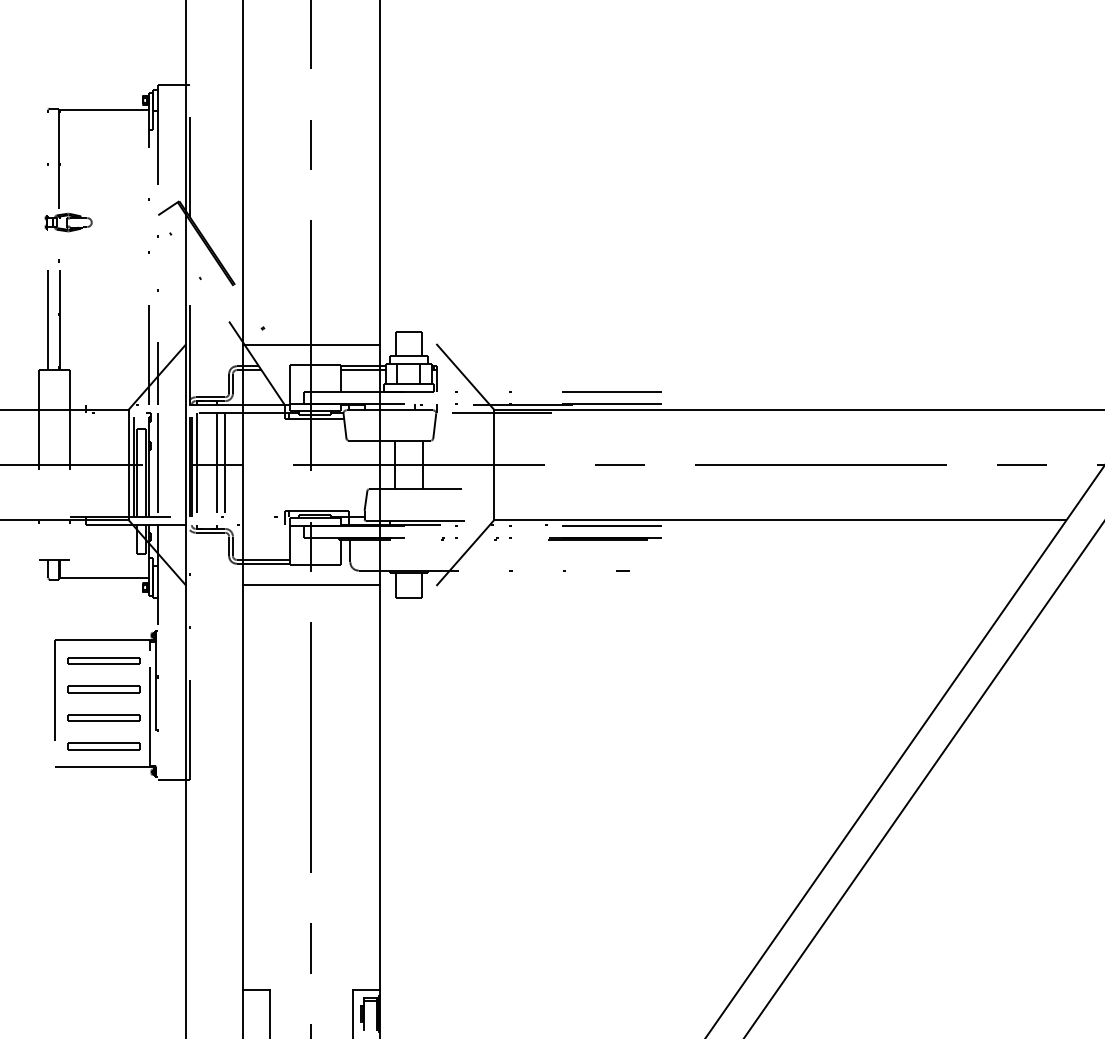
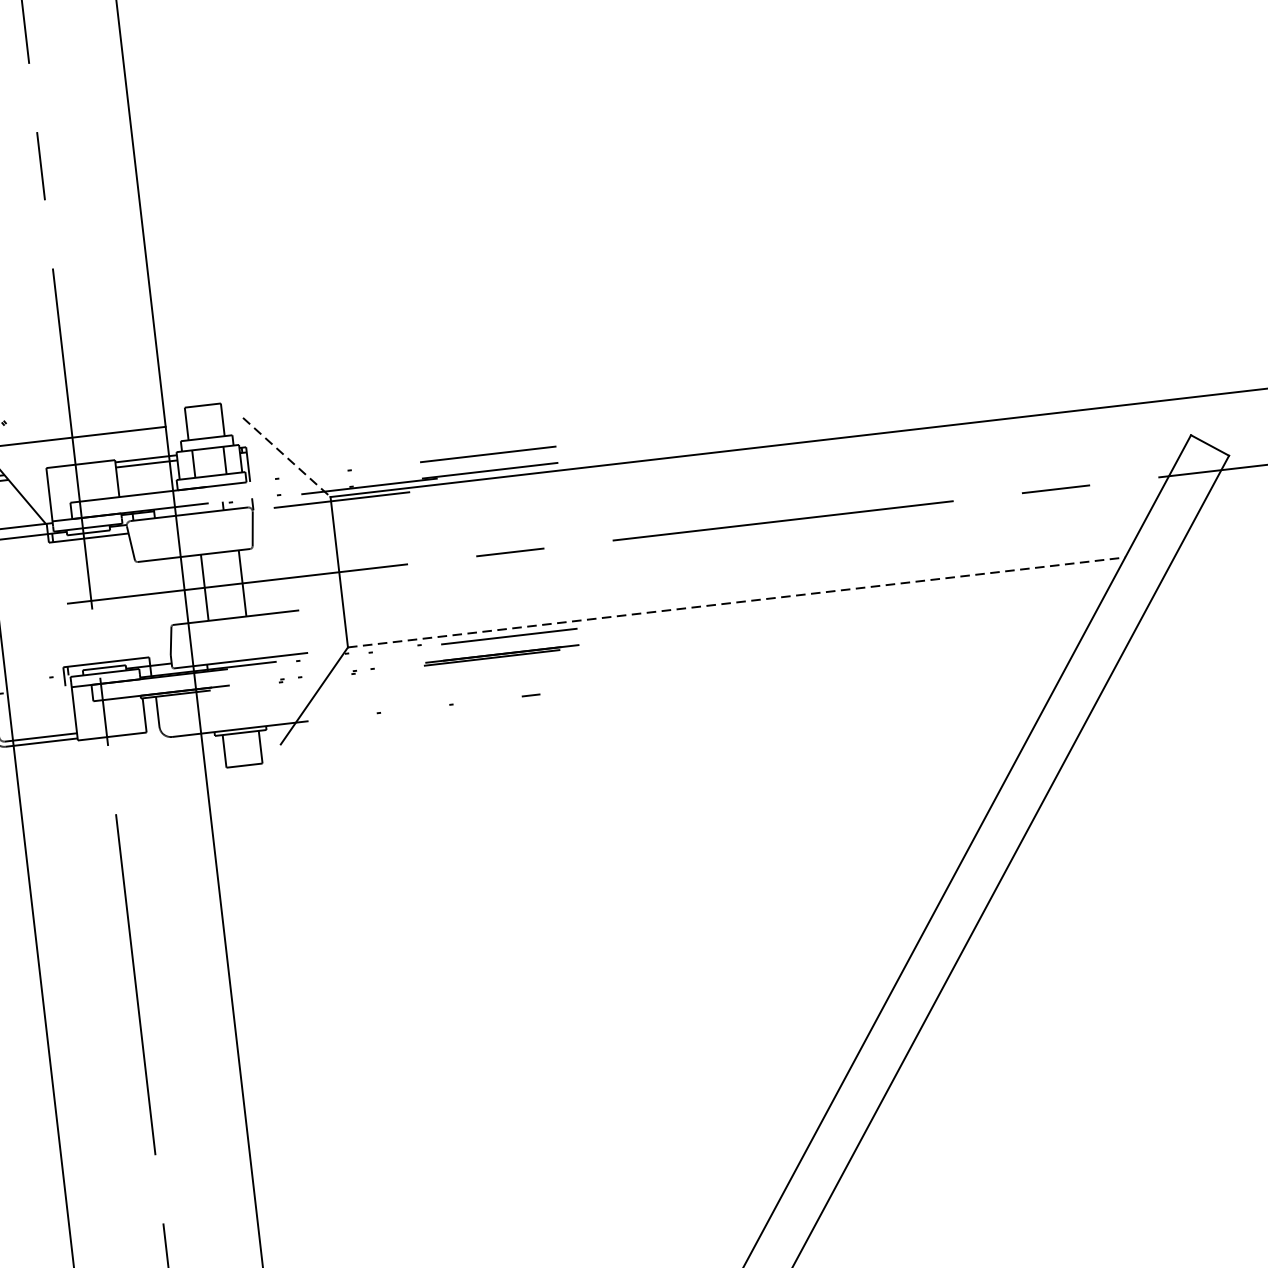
line: (465, 377) -> (286, 457), solid -> dashed
line: (780, 520) -> (736, 602), solid -> dashed
line: (311, 585) -> (110, 764), removed

